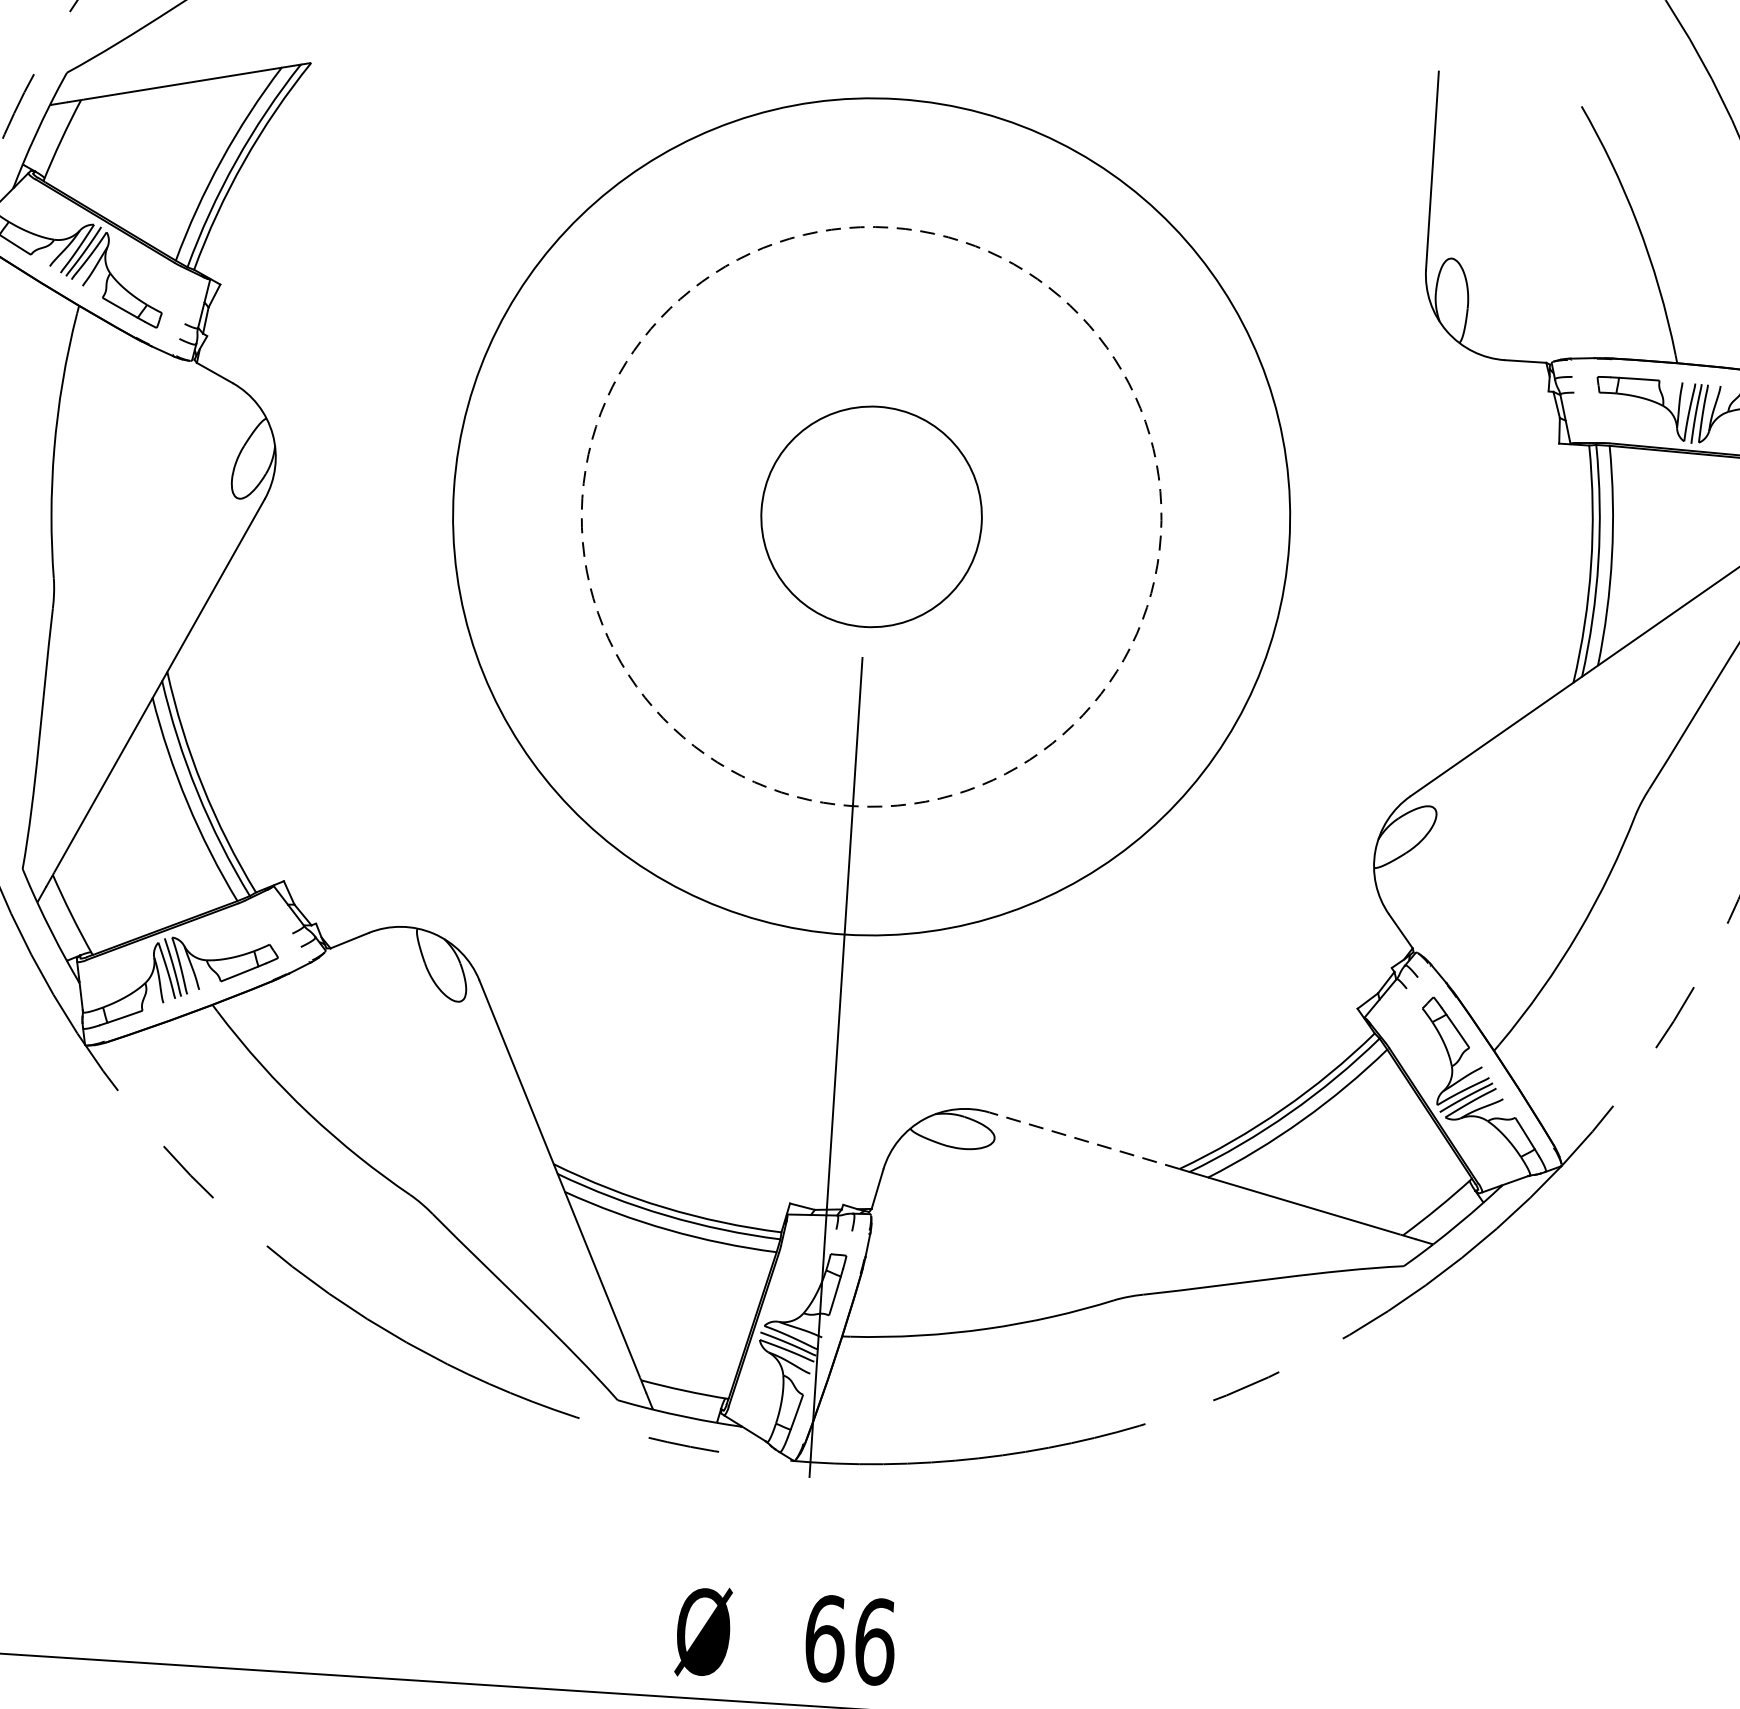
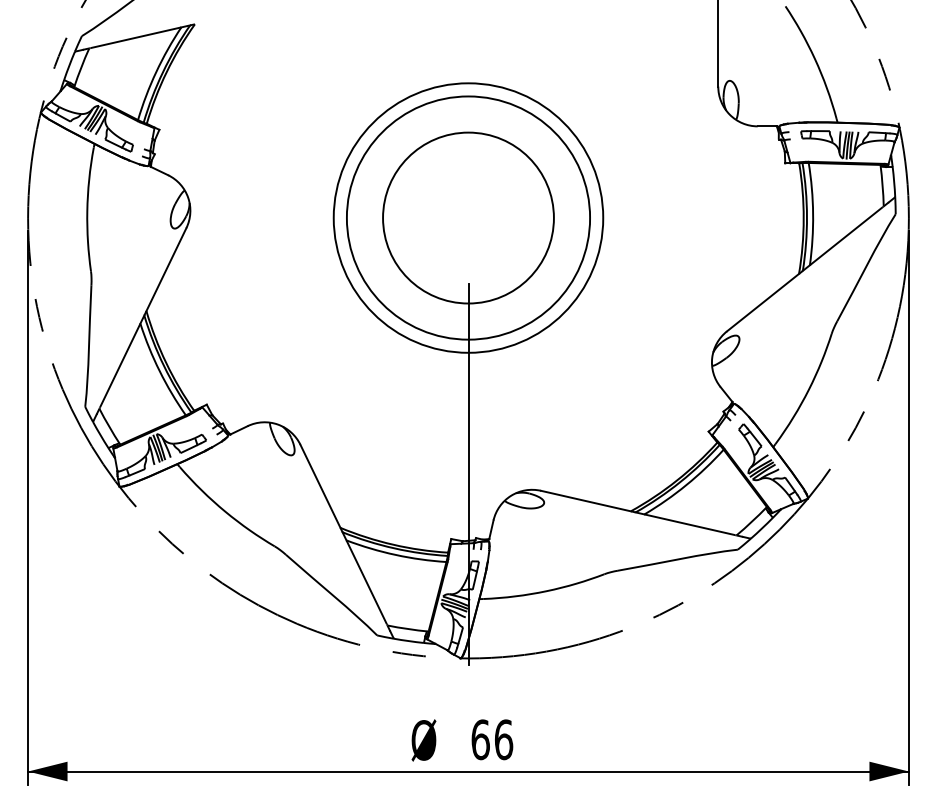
circle: (871, 515) -> (468, 217), dashed -> solid
circle: (871, 515) -> (468, 217), size x0.62
circle: (871, 515) -> (468, 217), size x1.67
line: (1083, 1139) -> (585, 500), dashed -> solid

